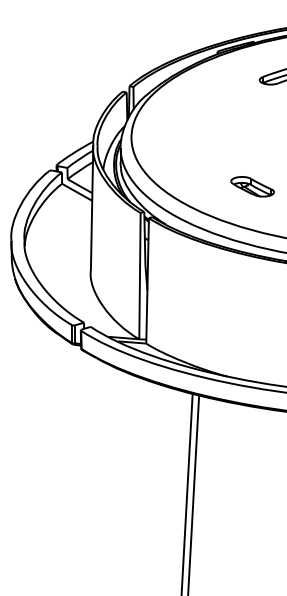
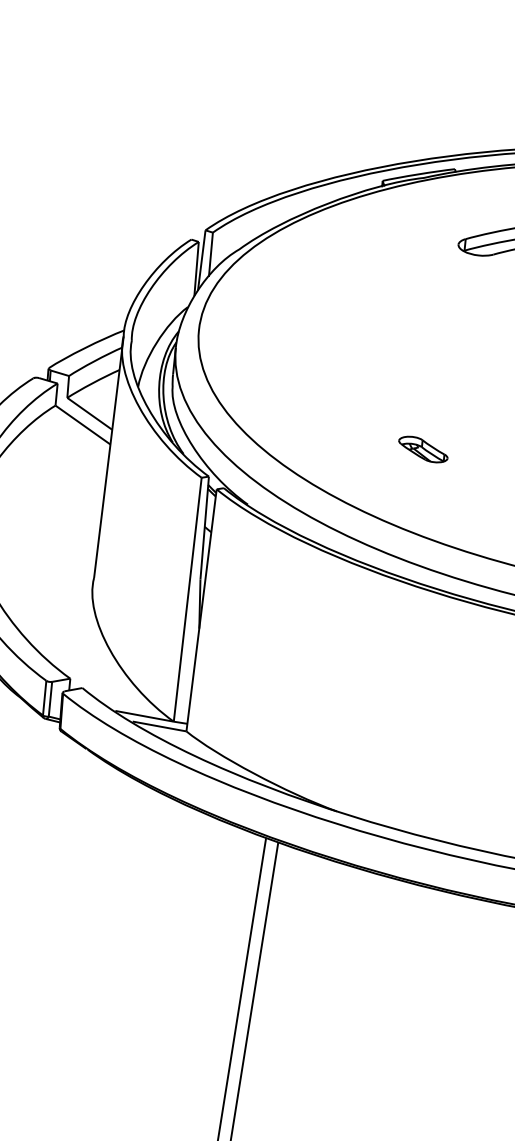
part: (252, 186) -> (423, 448), size x0.6

